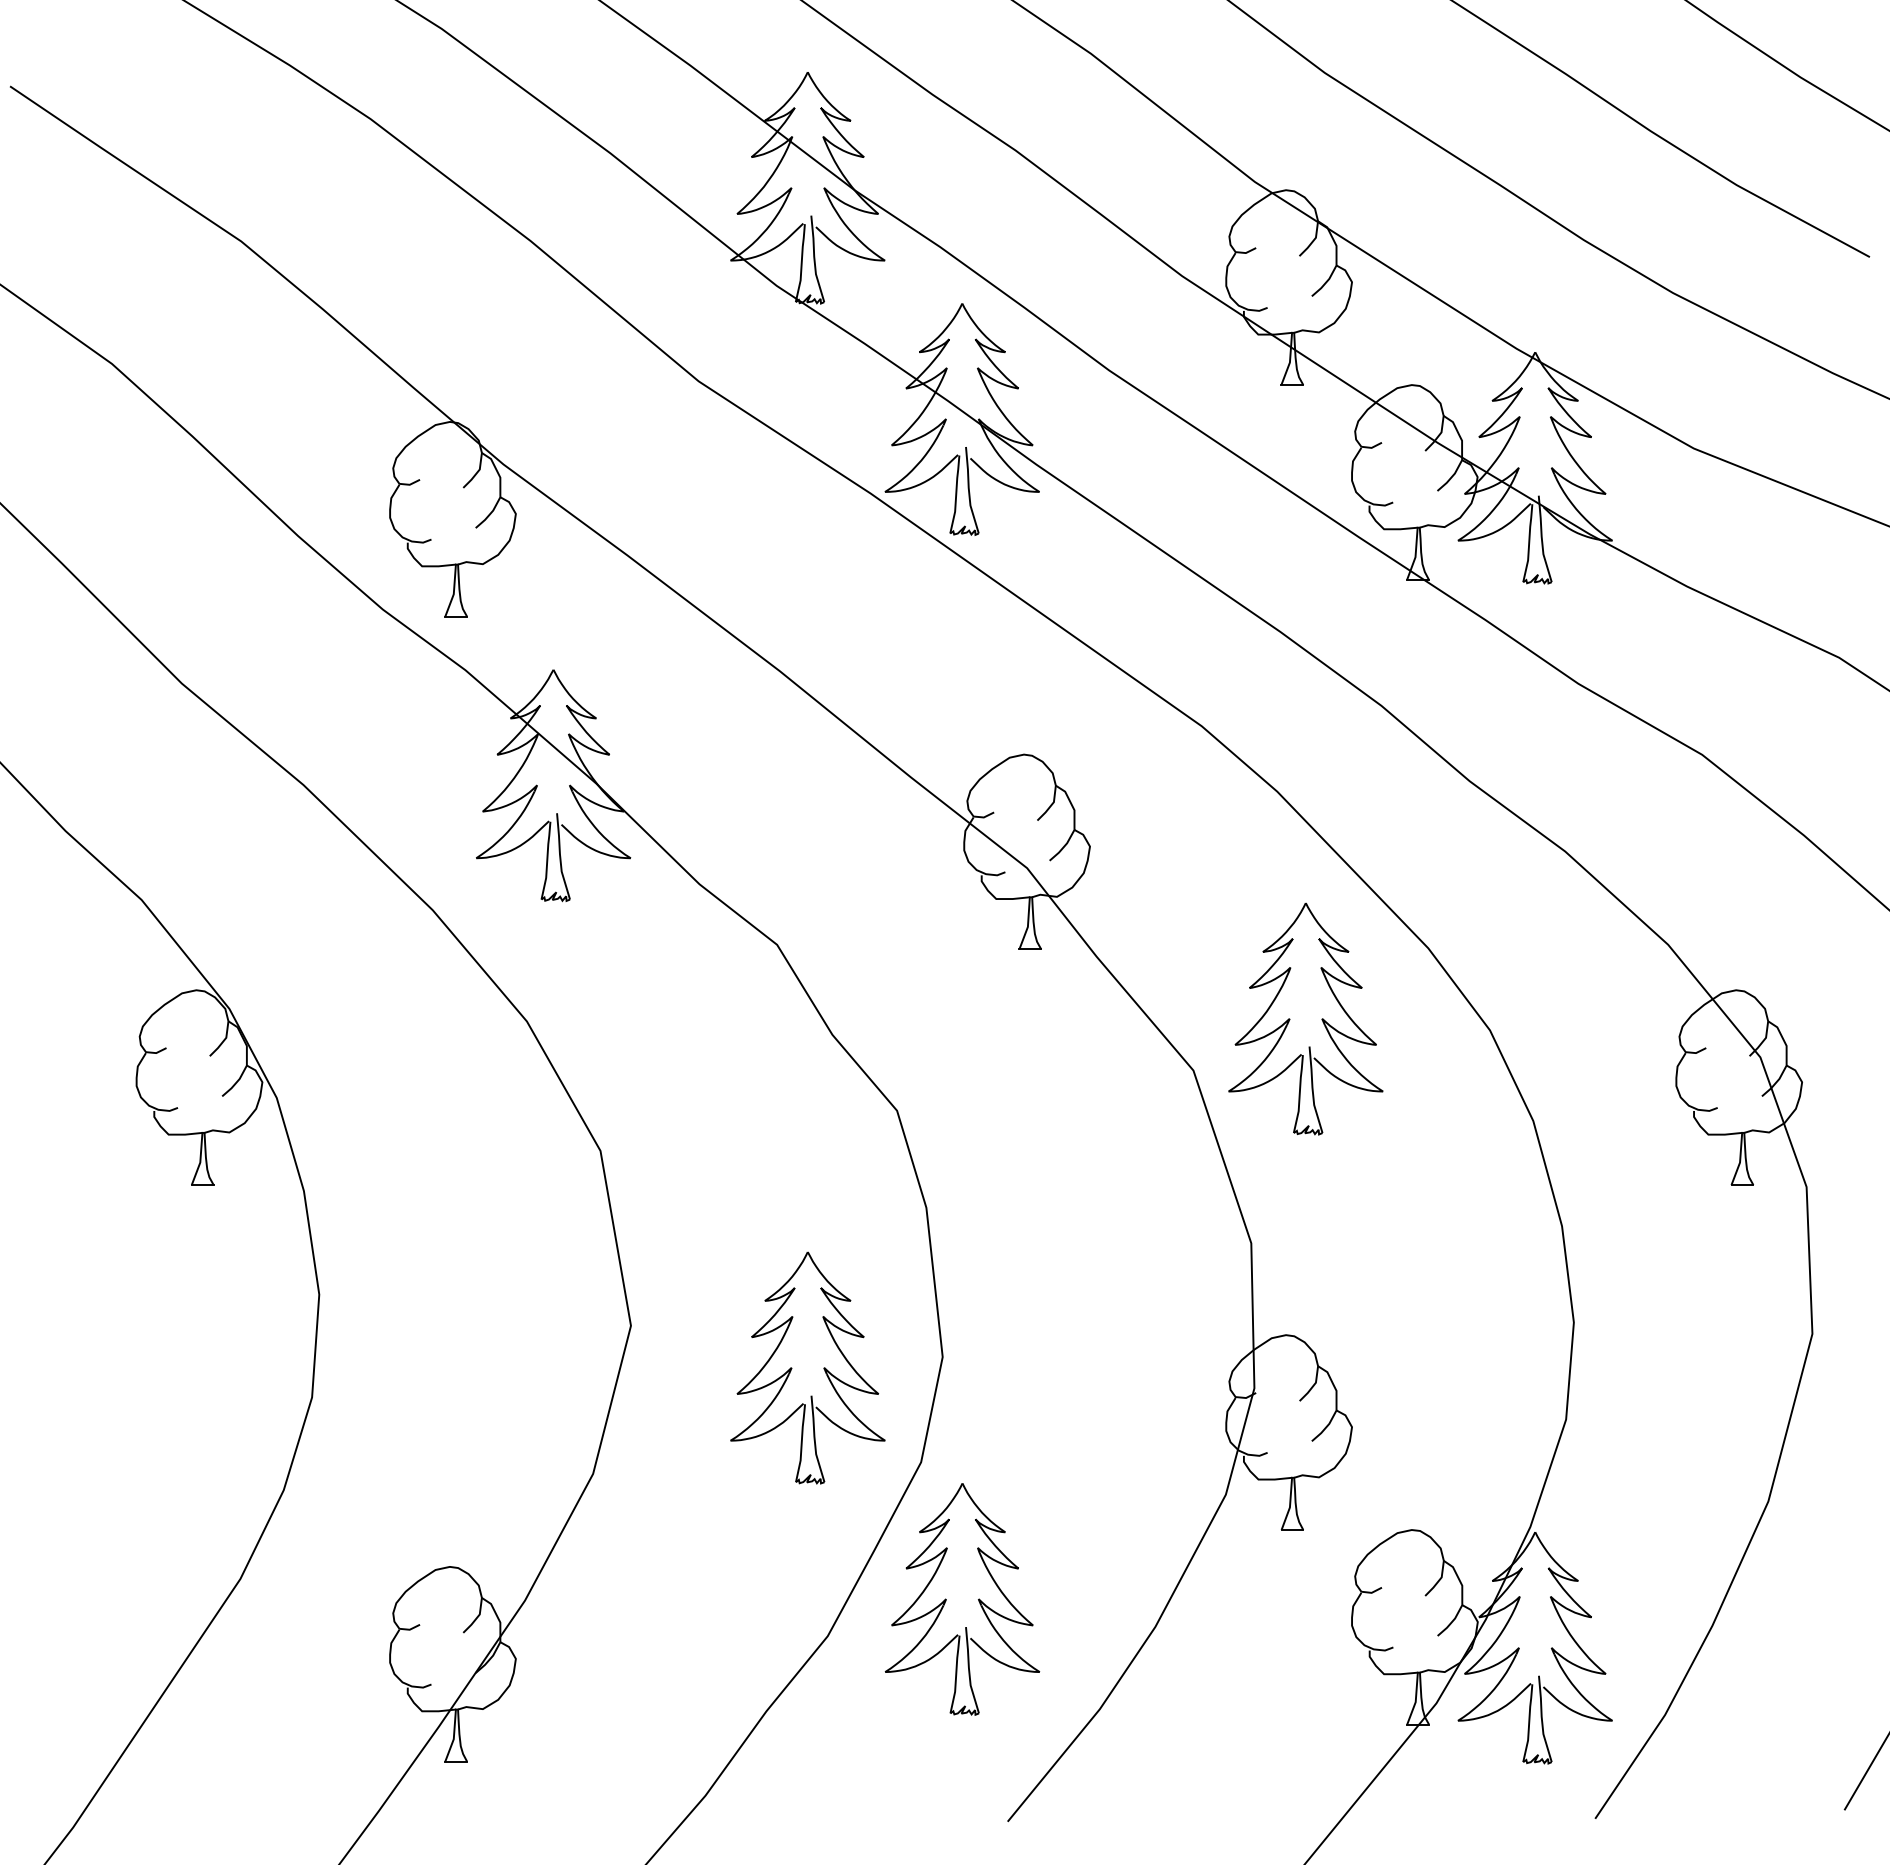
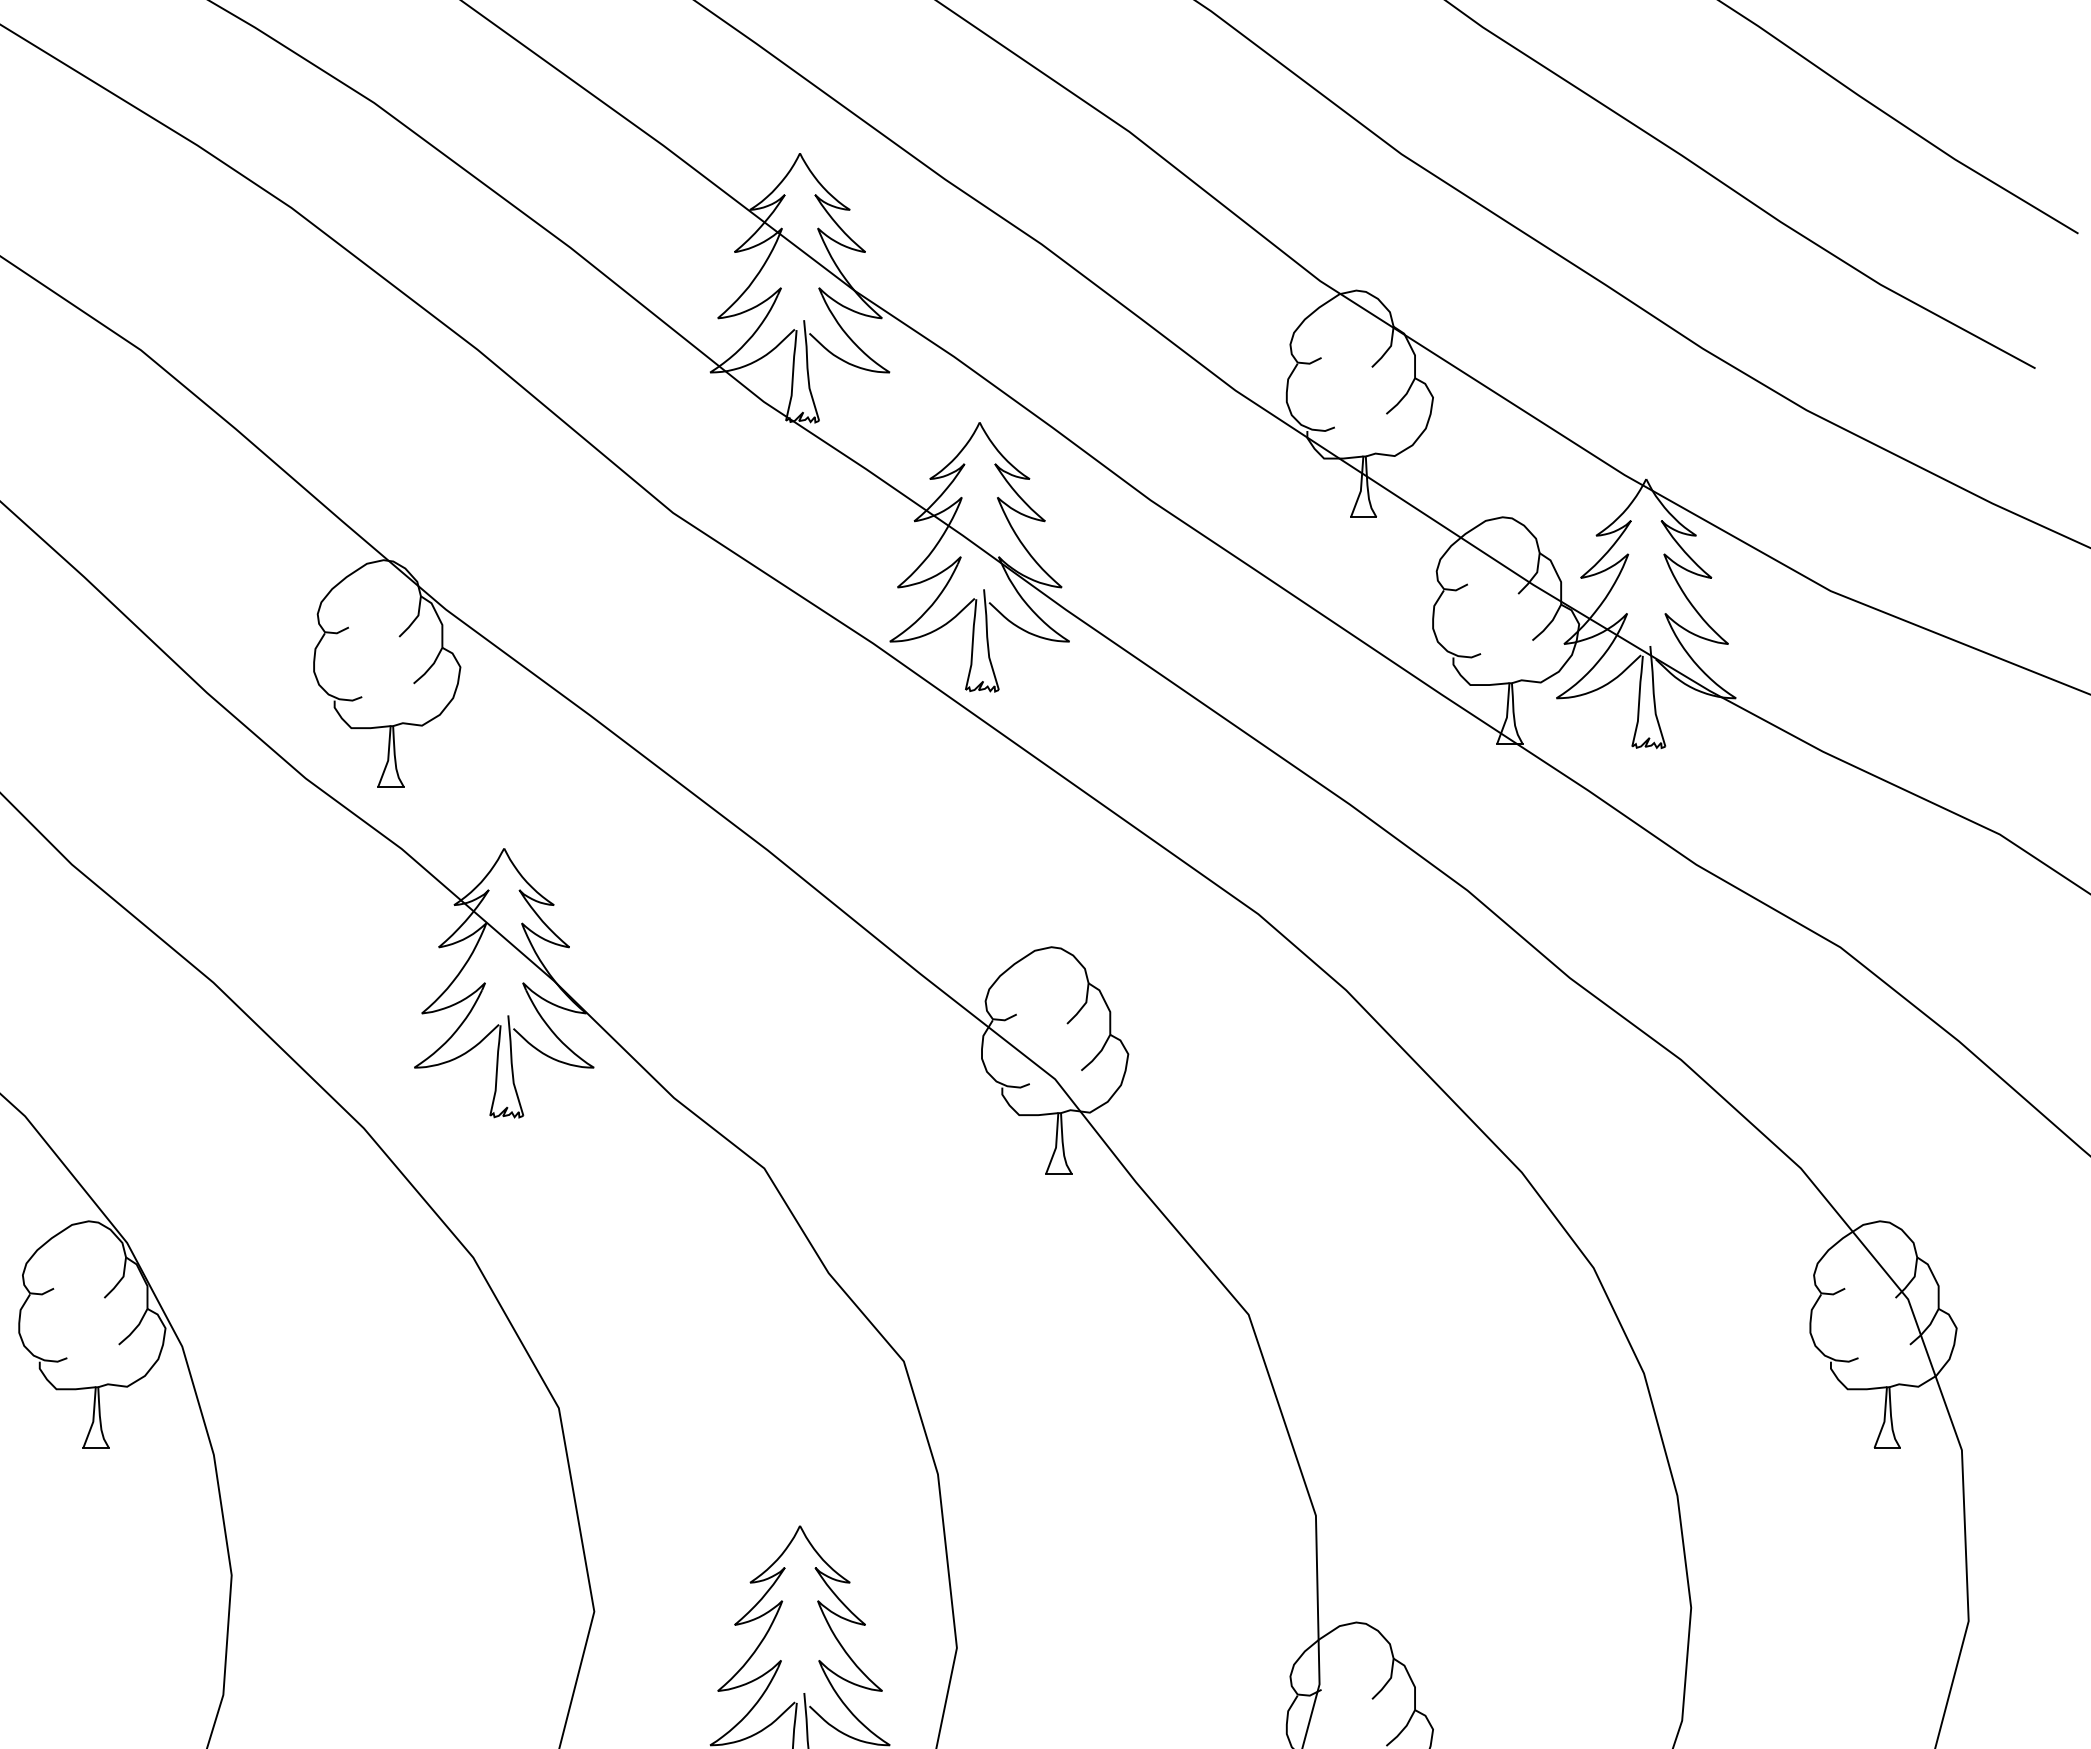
part: (1290, 1019) -> (1361, 1255), removed

